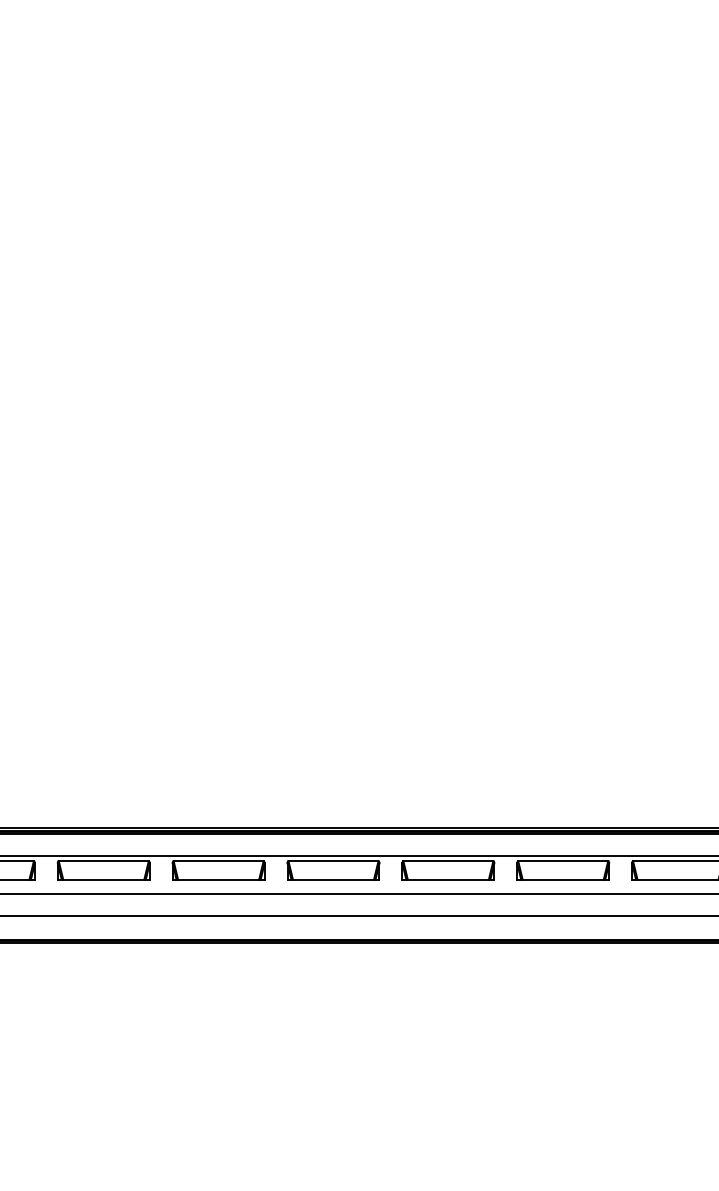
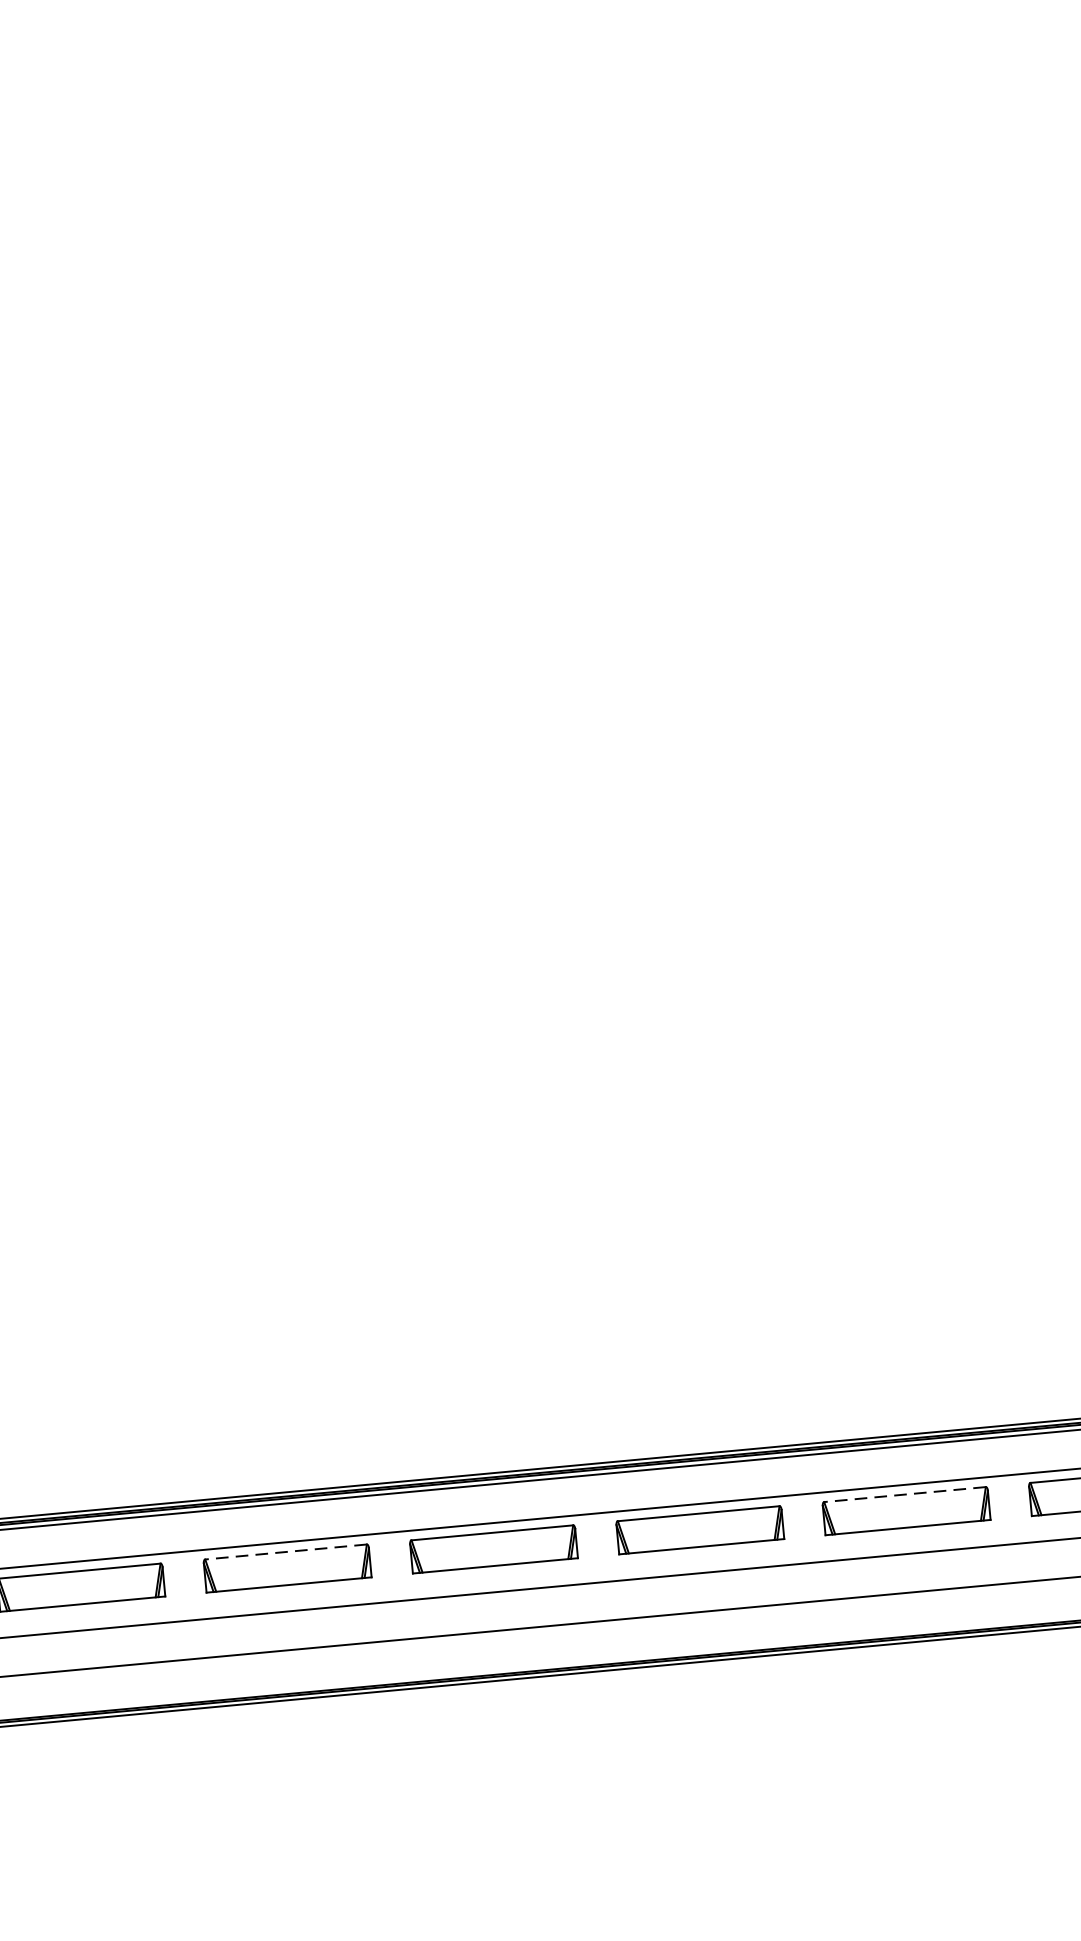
line: (218, 861) -> (285, 1552), solid -> dashed
line: (563, 861) -> (905, 1495), solid -> dashed

